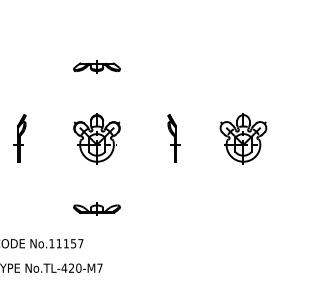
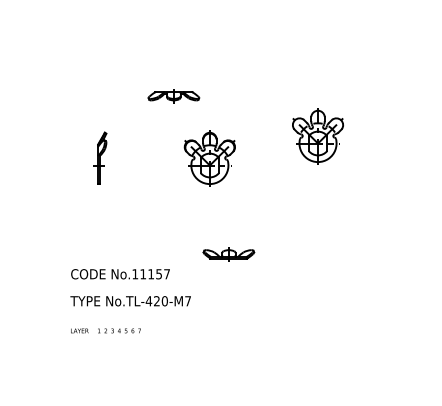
part: (96, 67) -> (173, 96), moved
part: (173, 137) -> (269, 157), removed
part: (96, 138) -> (209, 158), moved
part: (243, 138) -> (317, 136), moved
part: (96, 209) -> (228, 254), moved

